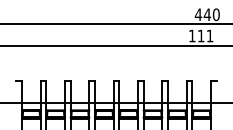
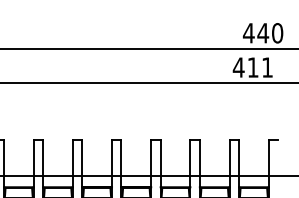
text: (191, 35) -> (237, 66), 111 -> 411

